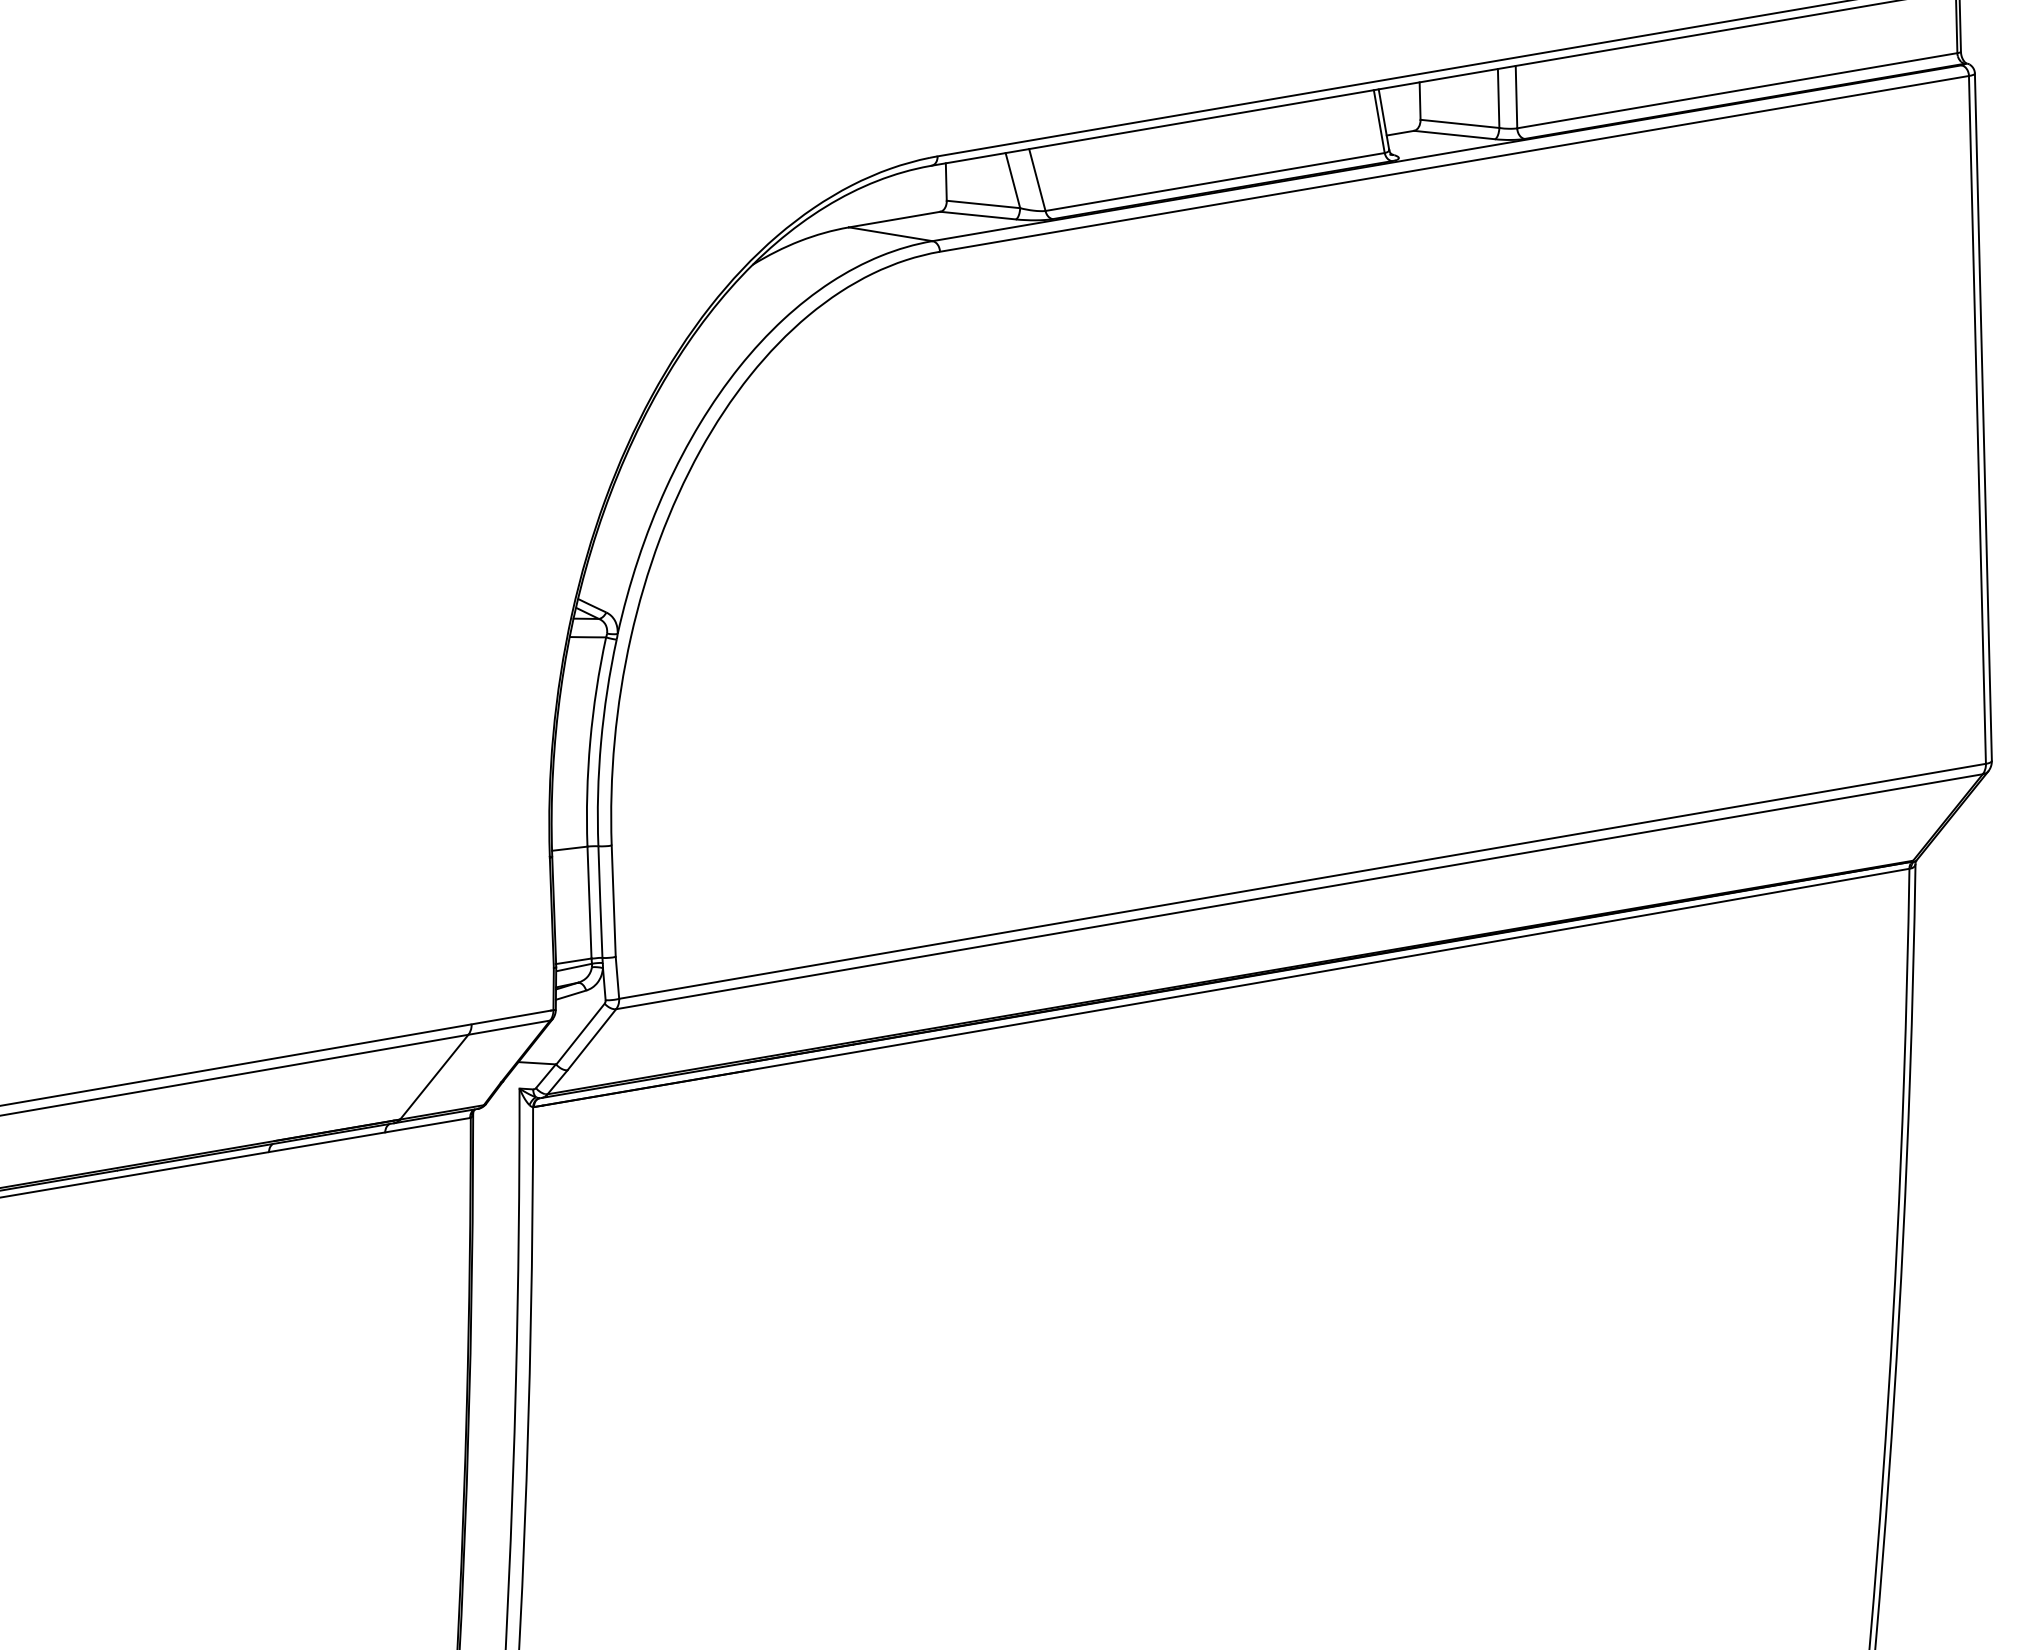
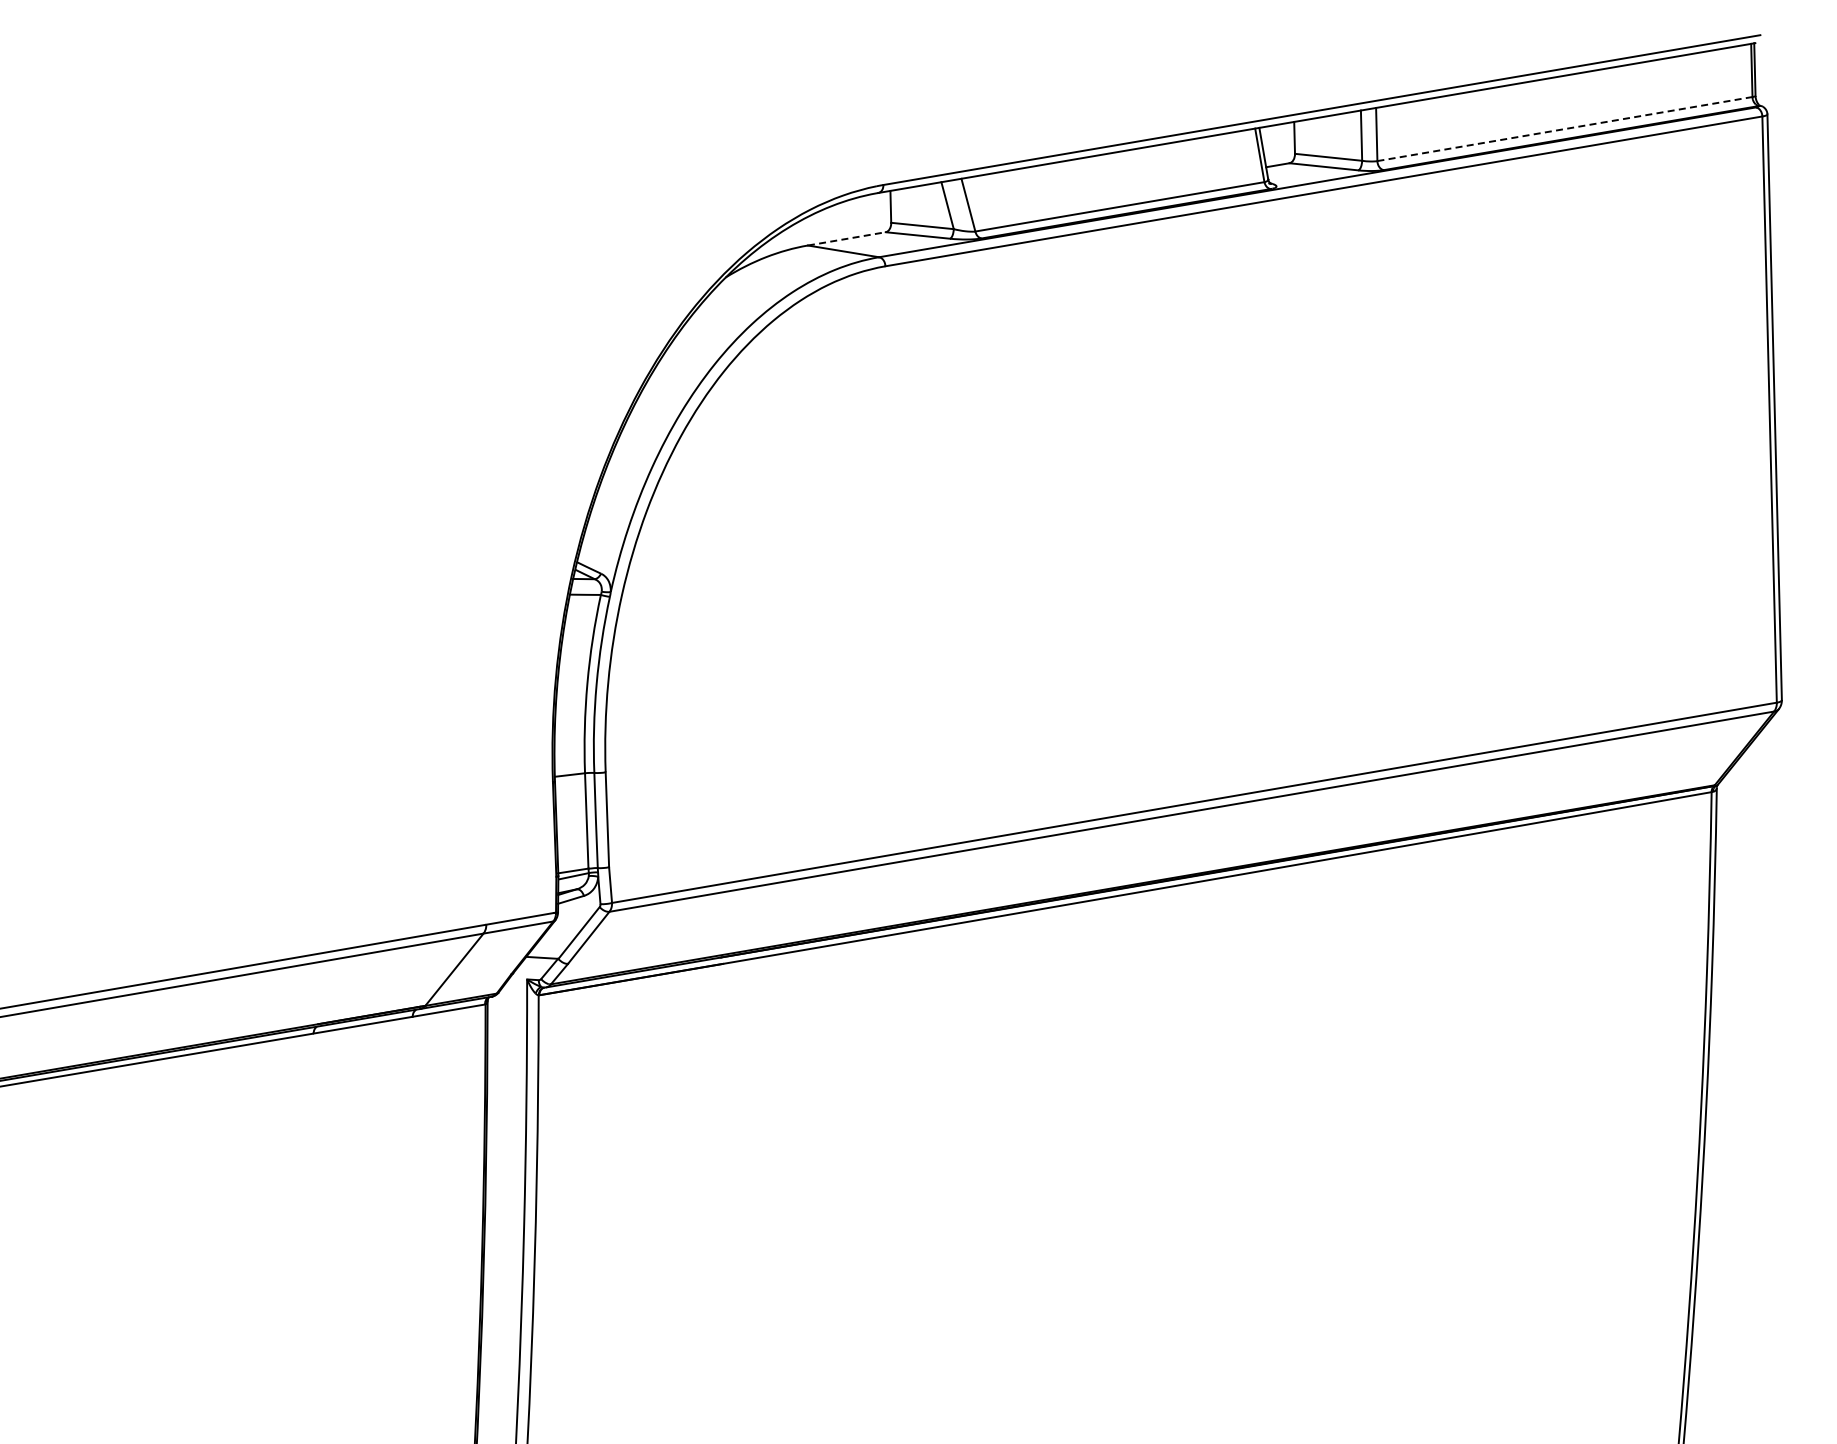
line: (1737, 90) -> (1565, 128), solid -> dashed
line: (895, 219) -> (847, 238), solid -> dashed

